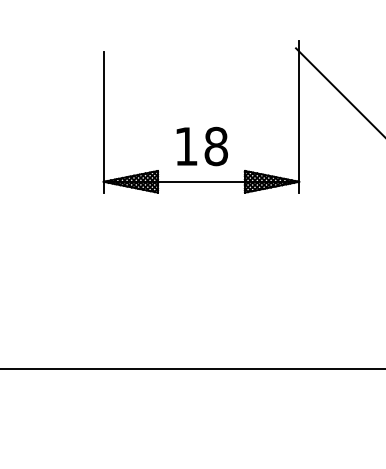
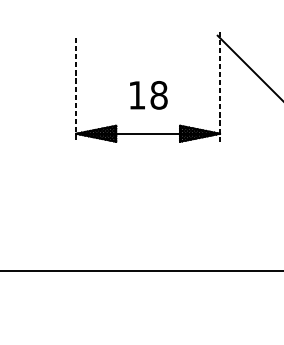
line: (299, 116) -> (220, 85), solid -> dashed
line: (103, 122) -> (76, 90), solid -> dashed
text: (201, 146) -> (148, 95), moved

